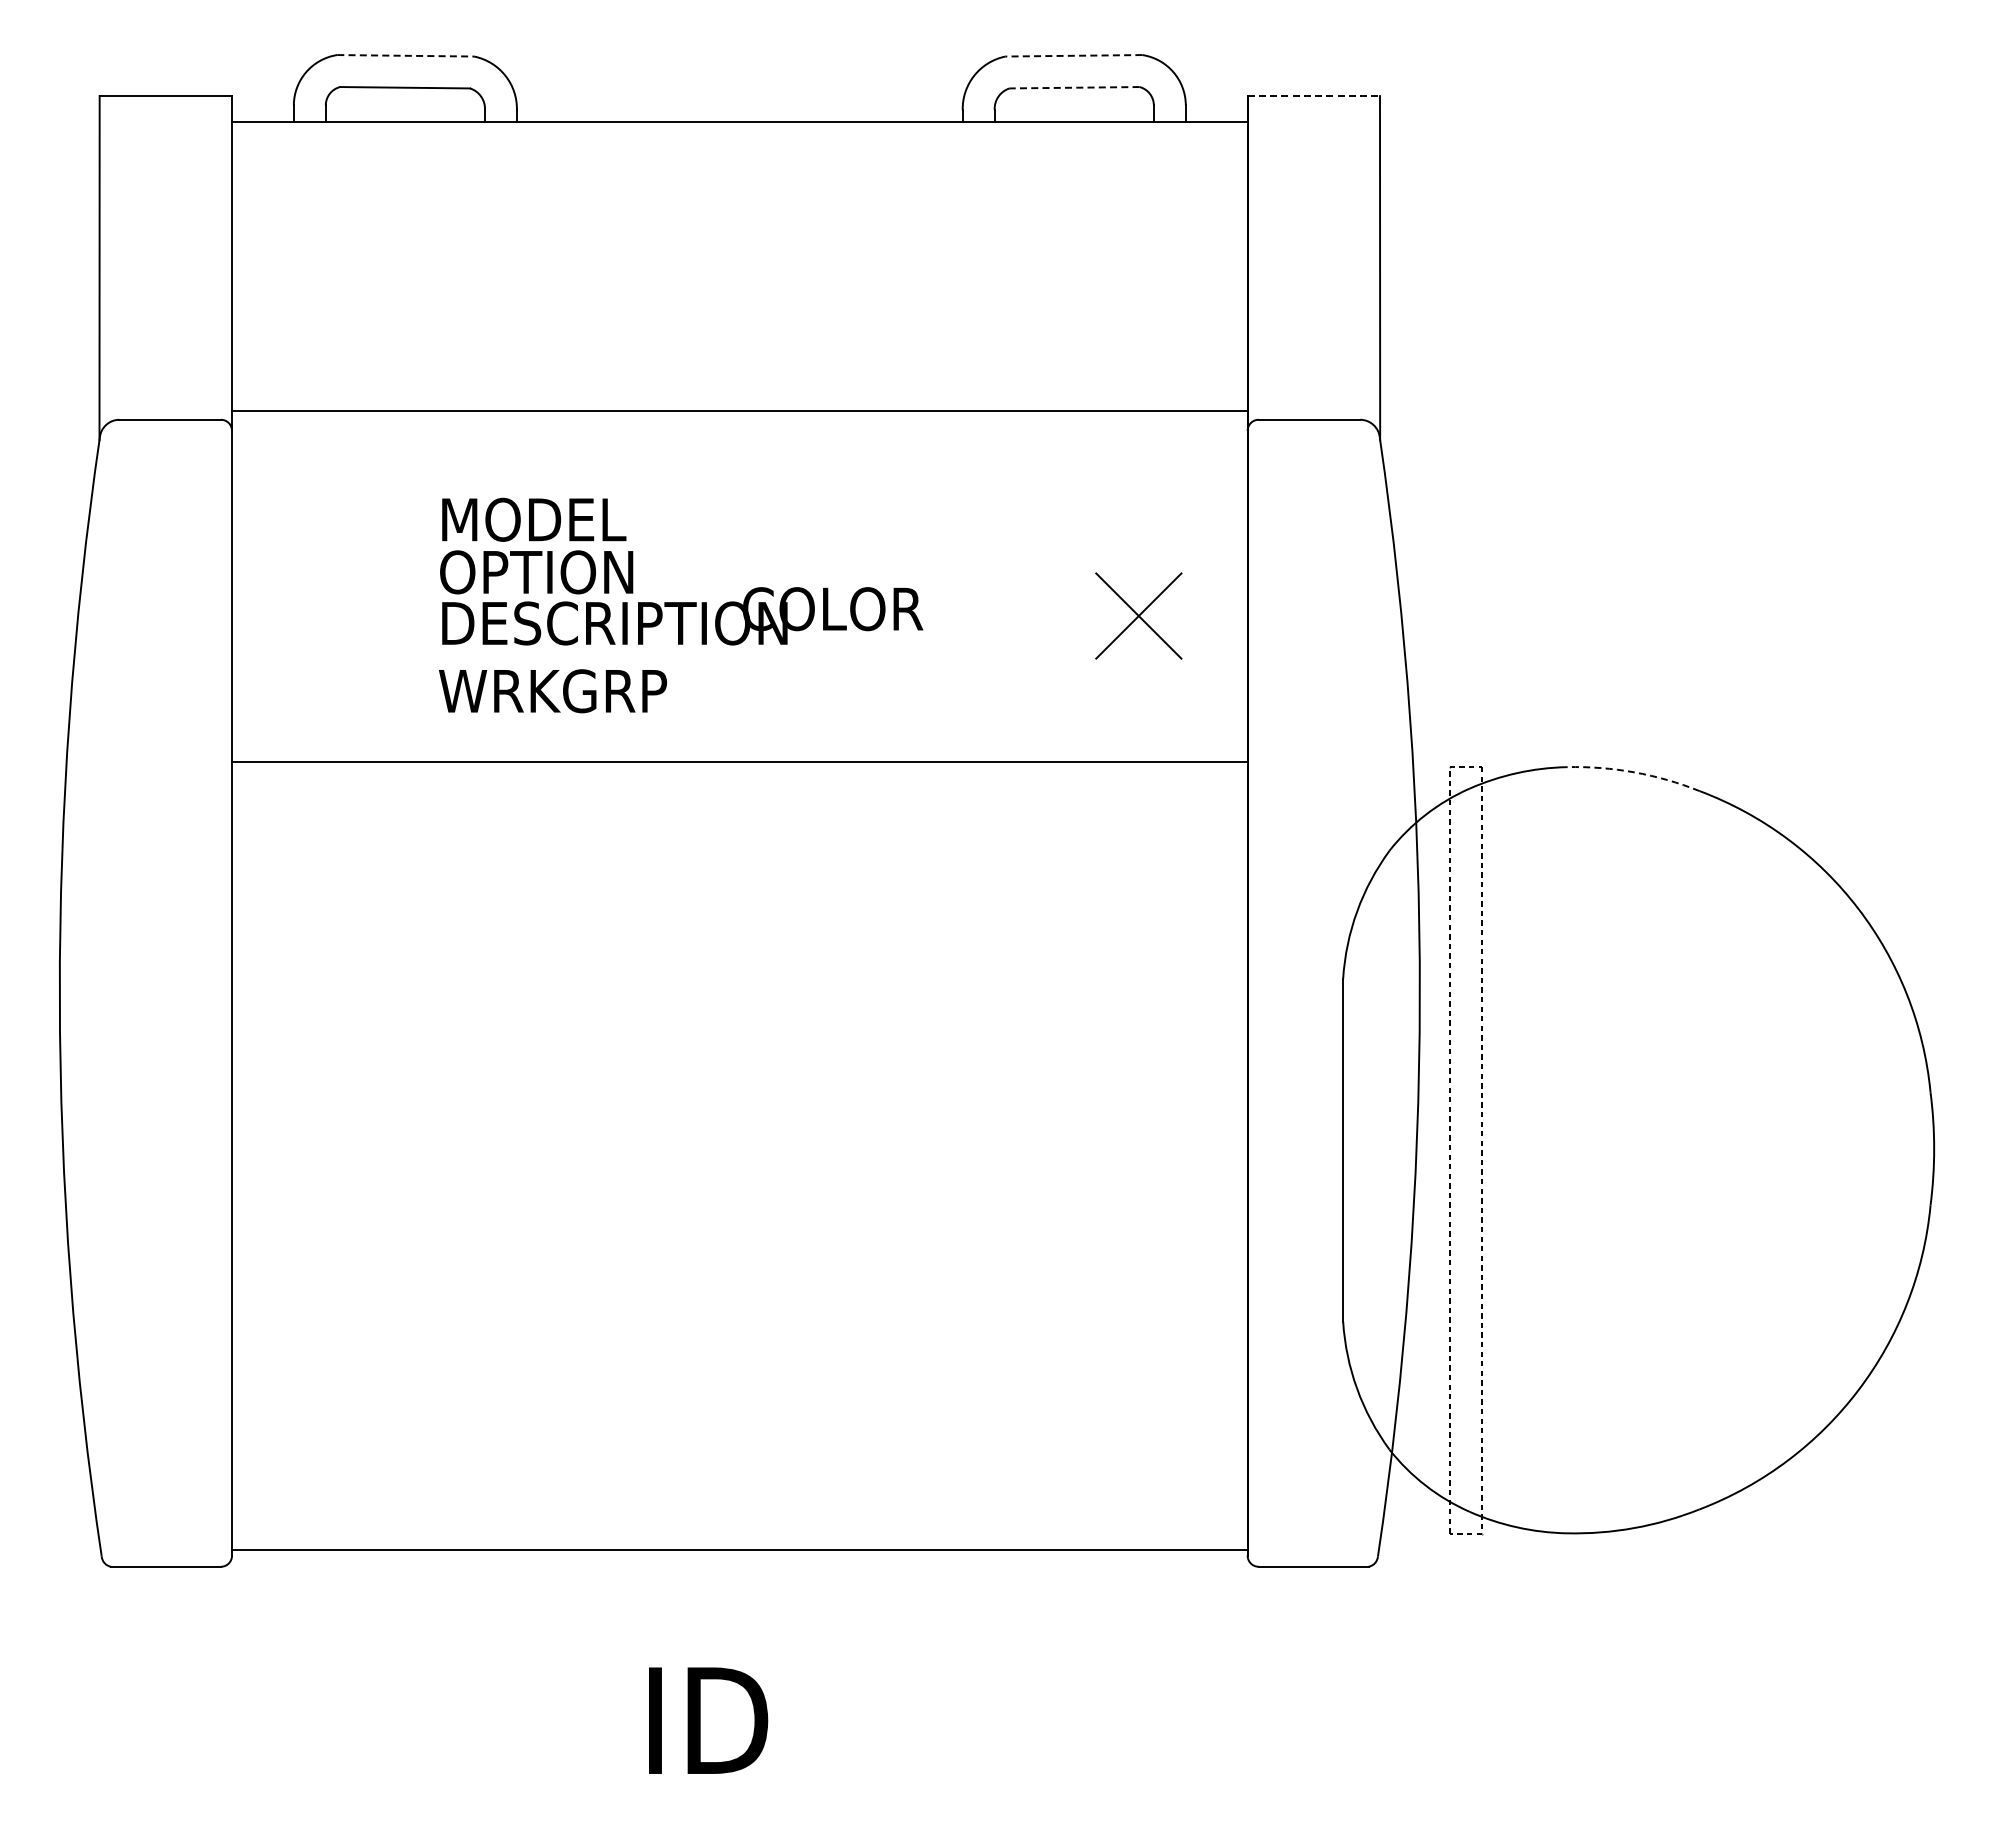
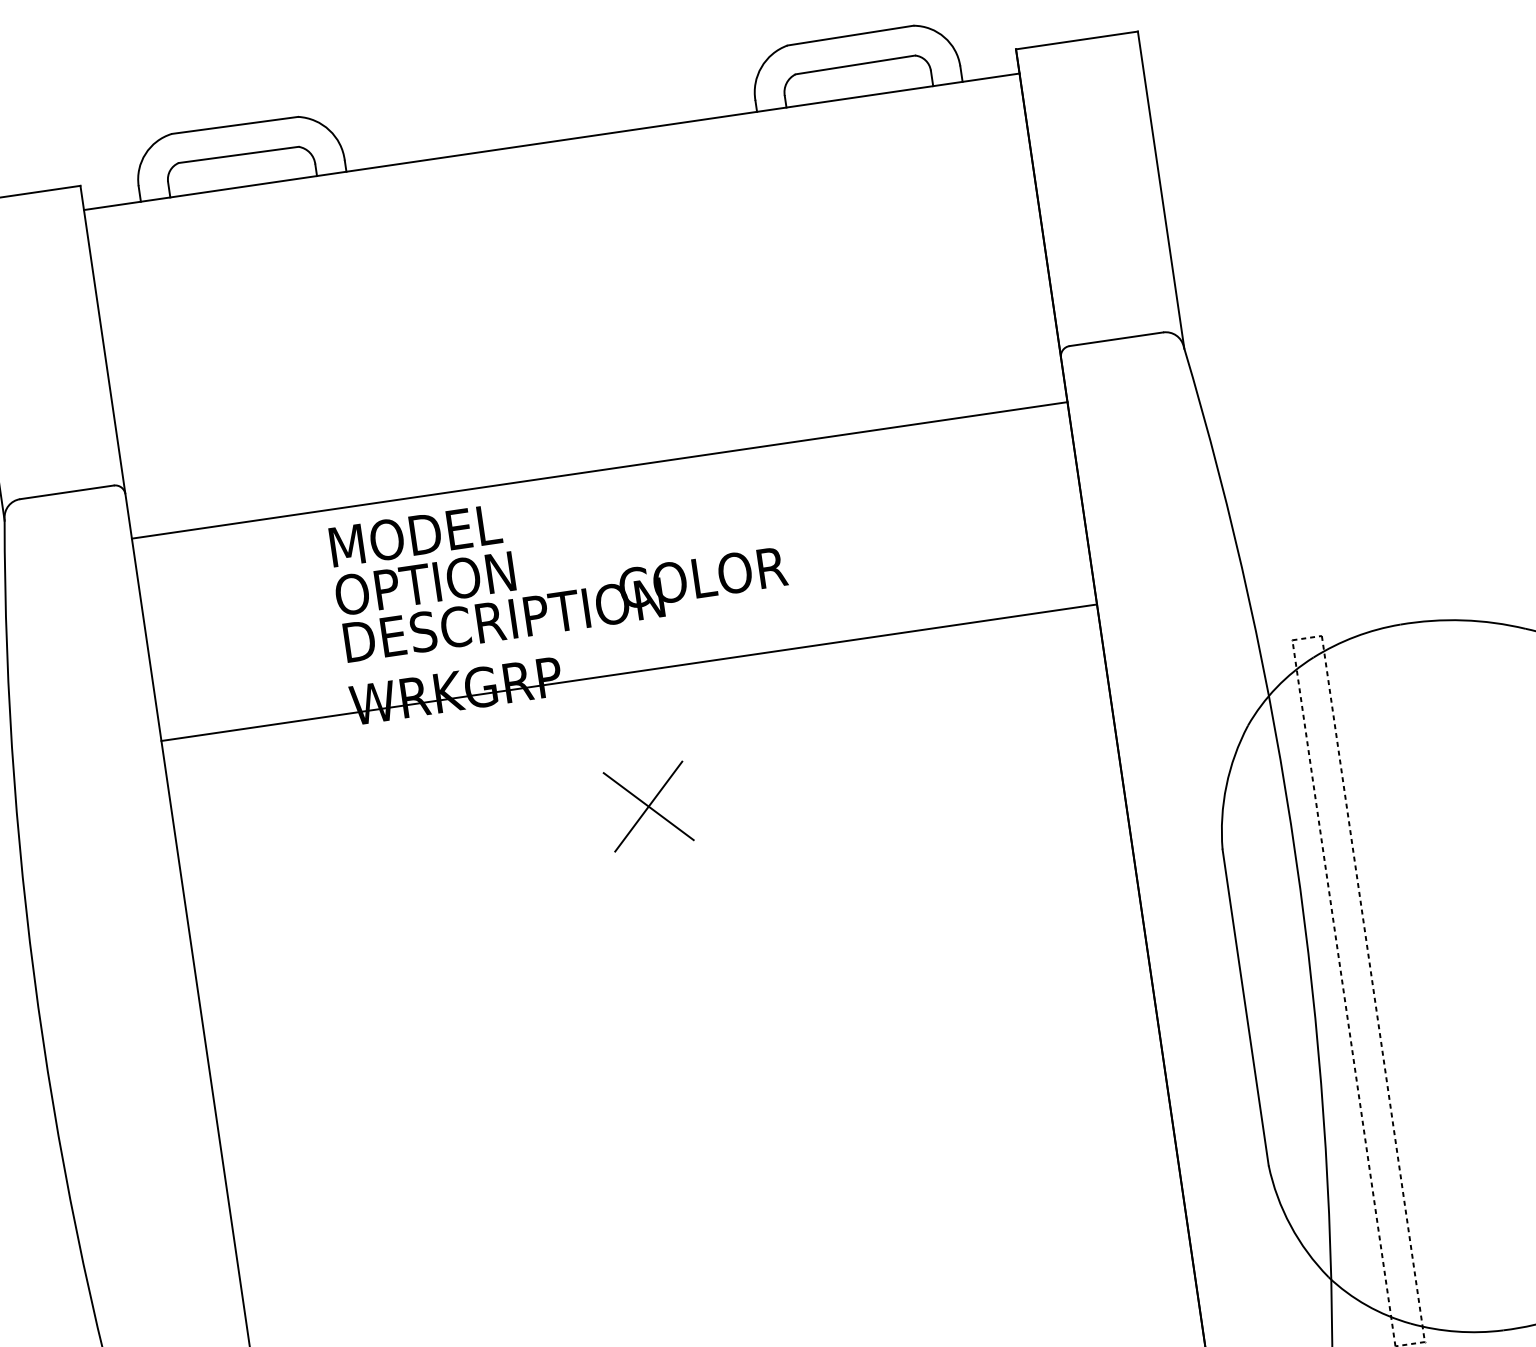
line: (406, 55) -> (235, 125), dashed -> solid
line: (1073, 55) -> (850, 35), dashed -> solid
line: (1074, 87) -> (855, 64), dashed -> solid
line: (1314, 96) -> (1077, 40), dashed -> solid
line: (739, 411) -> (599, 470), moved
part: (1138, 615) -> (648, 806), moved
line: (739, 761) -> (628, 672), moved
arc: (1634, 772) -> (1463, 620), dashed -> solid

